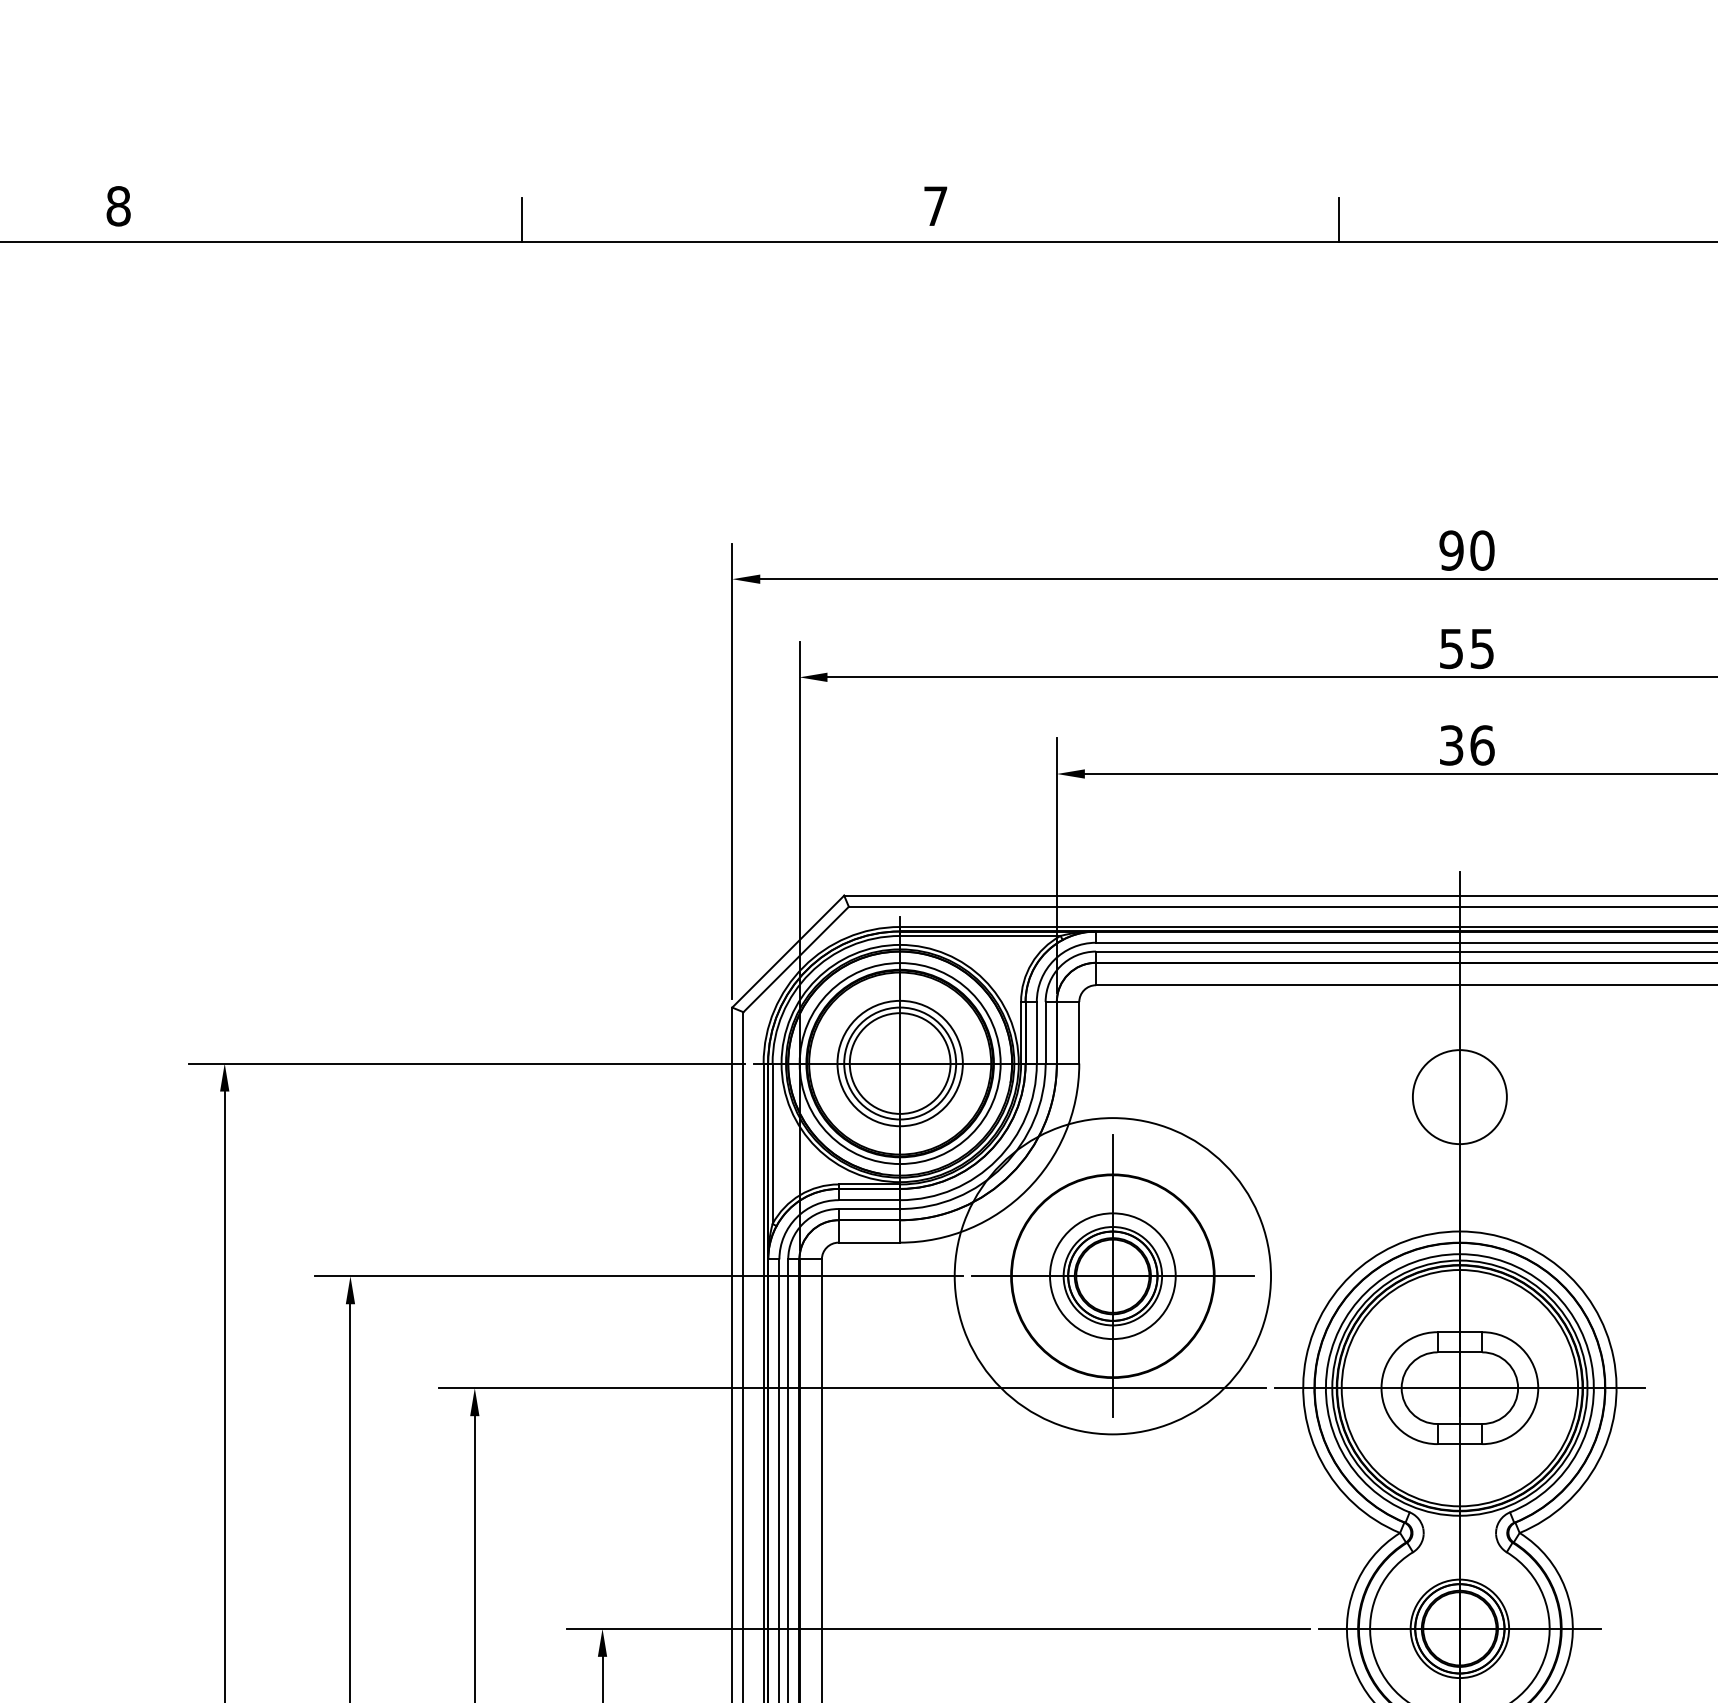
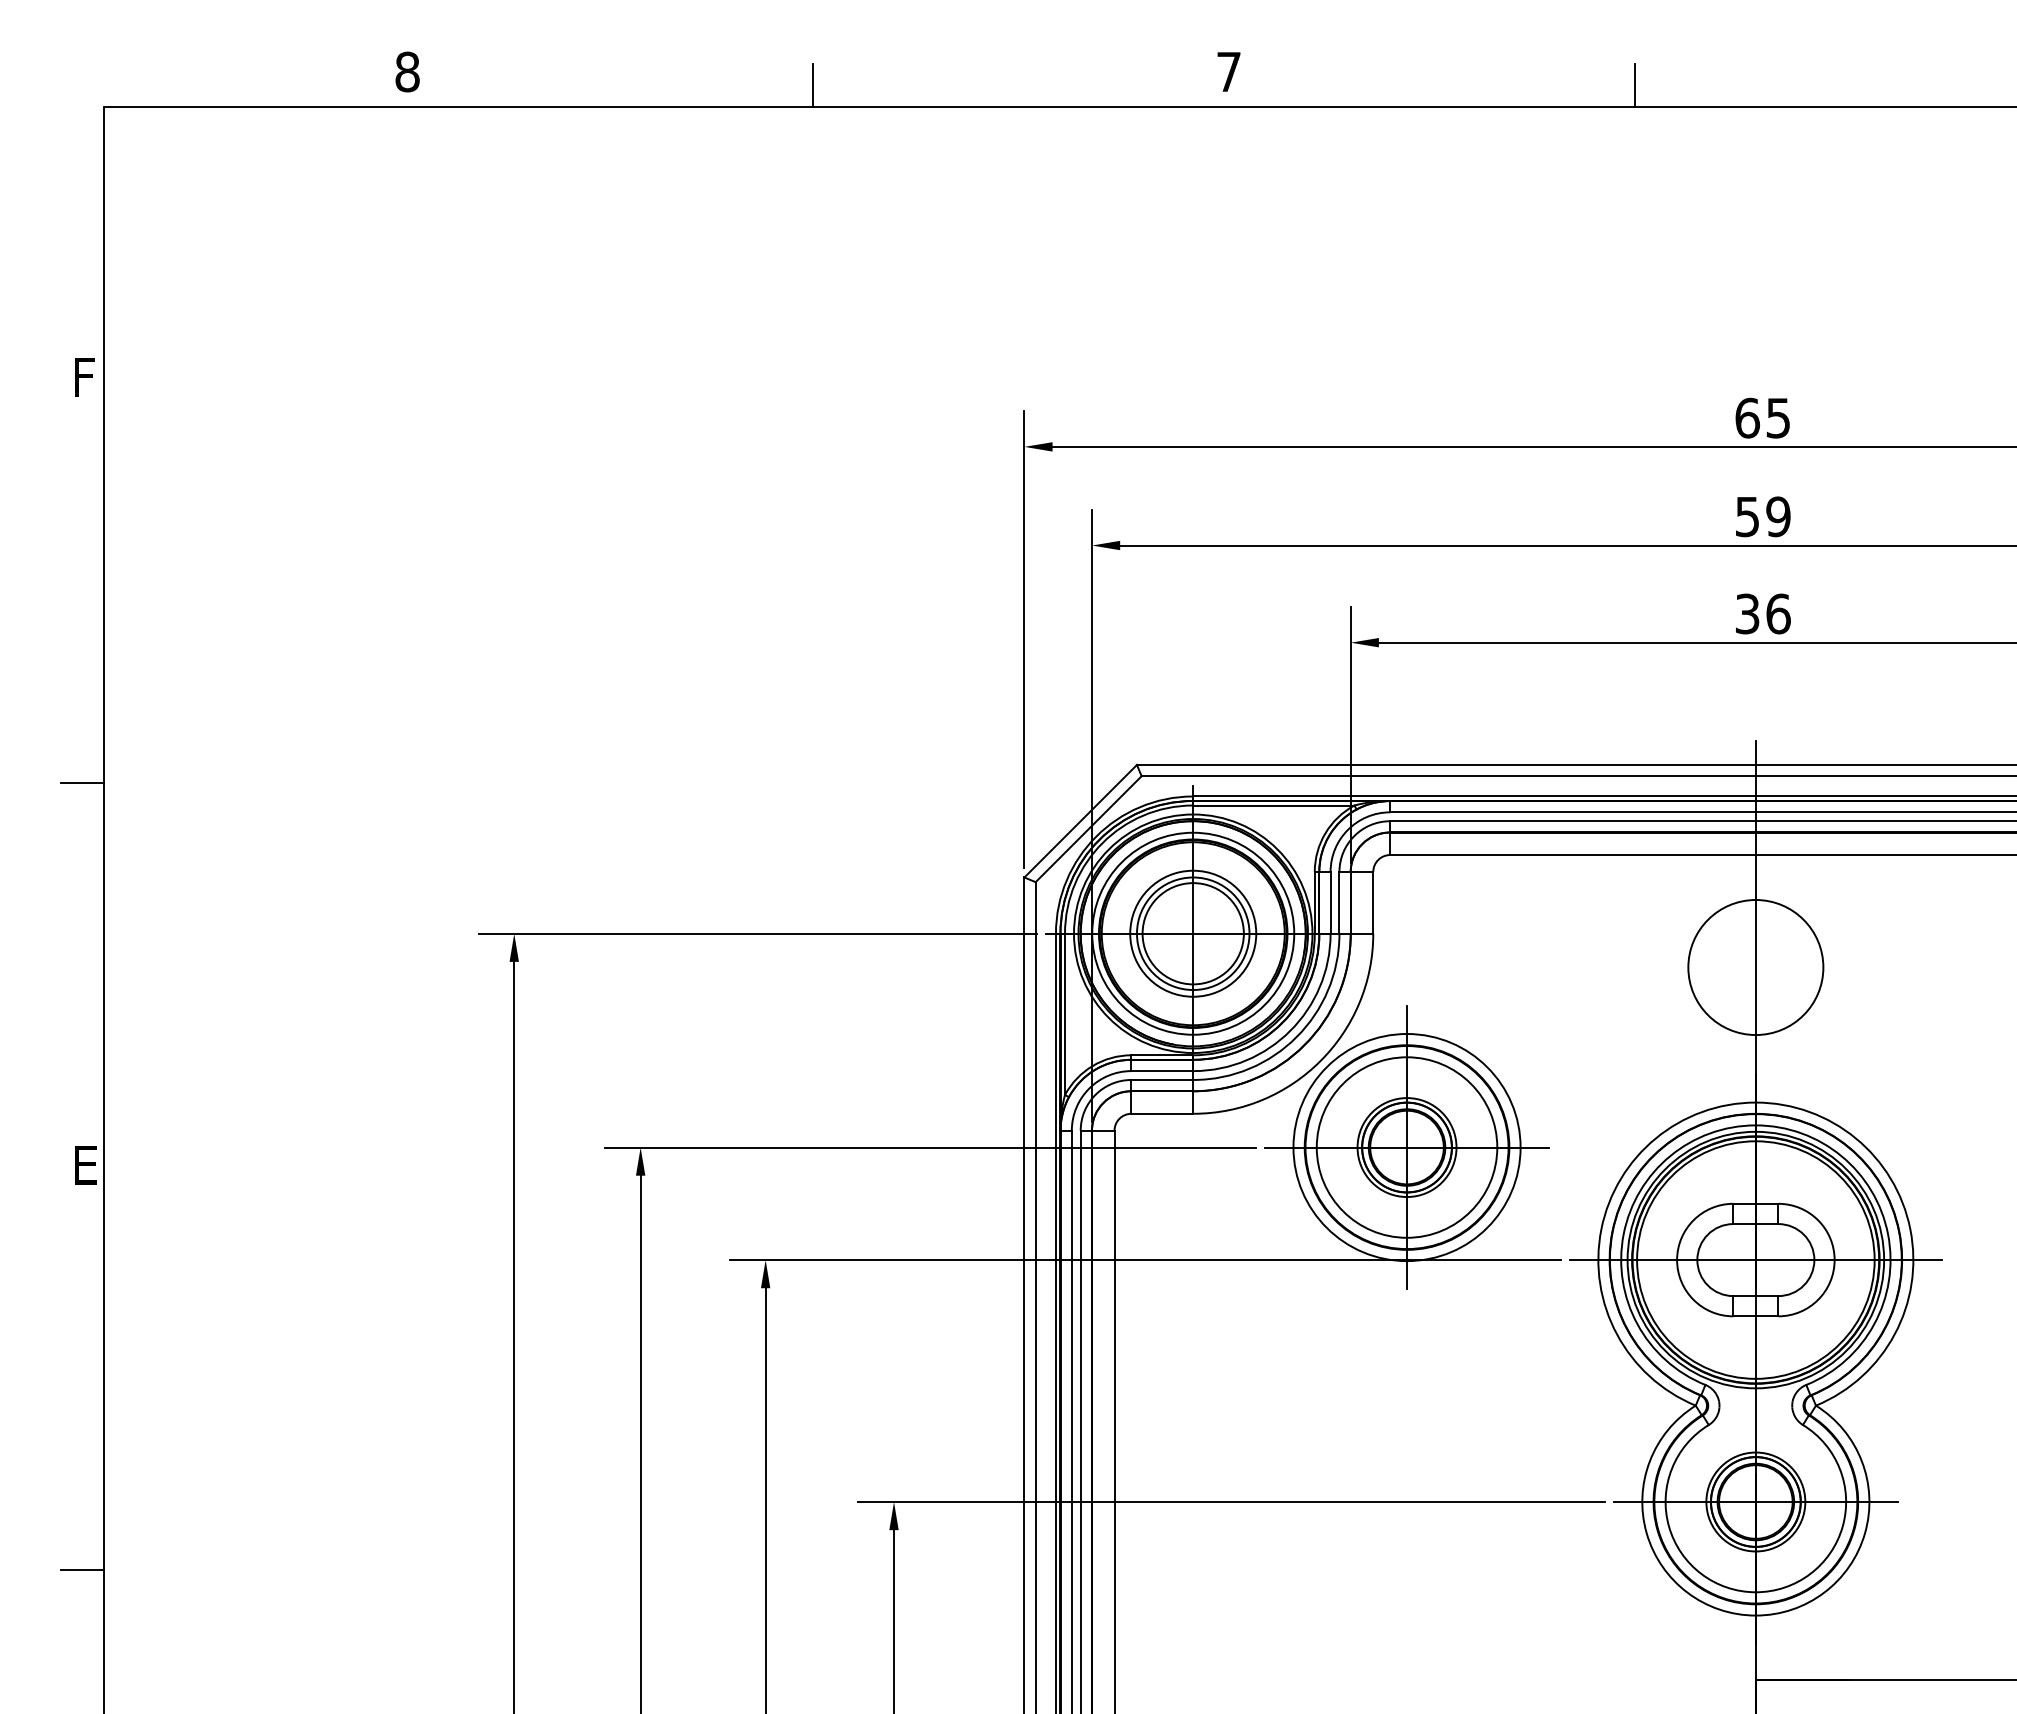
text: (1466, 549) -> (1762, 417), 90 -> 65
text: (1482, 648) -> (1778, 516), 55 -> 59
circle: (1459, 1097) -> (1755, 967), size x1.43
circle: (1112, 1276) -> (1406, 1147), size x0.71
circle: (1112, 1276) -> (1406, 1147), size x1.43

